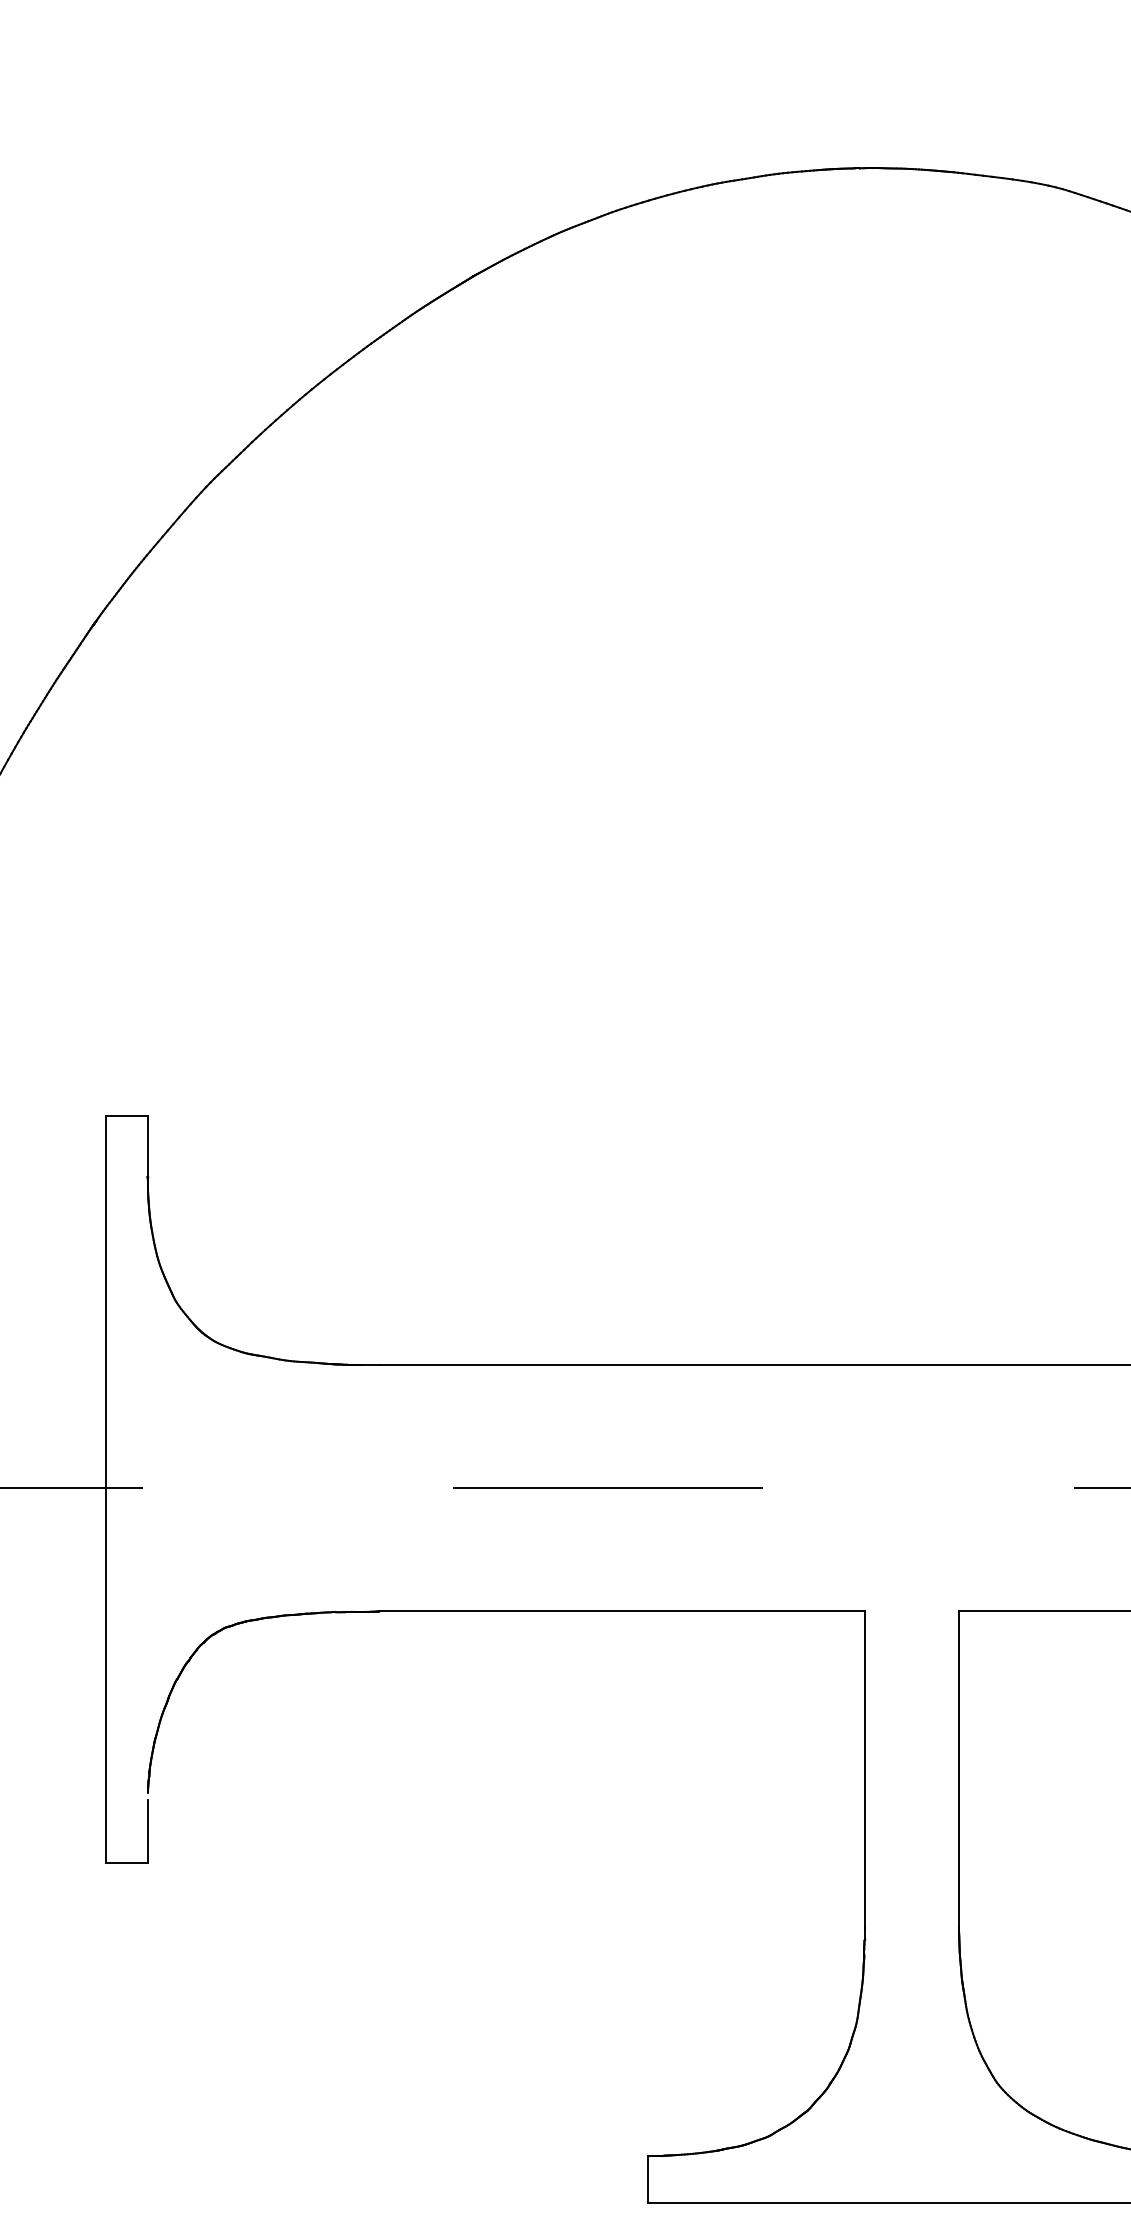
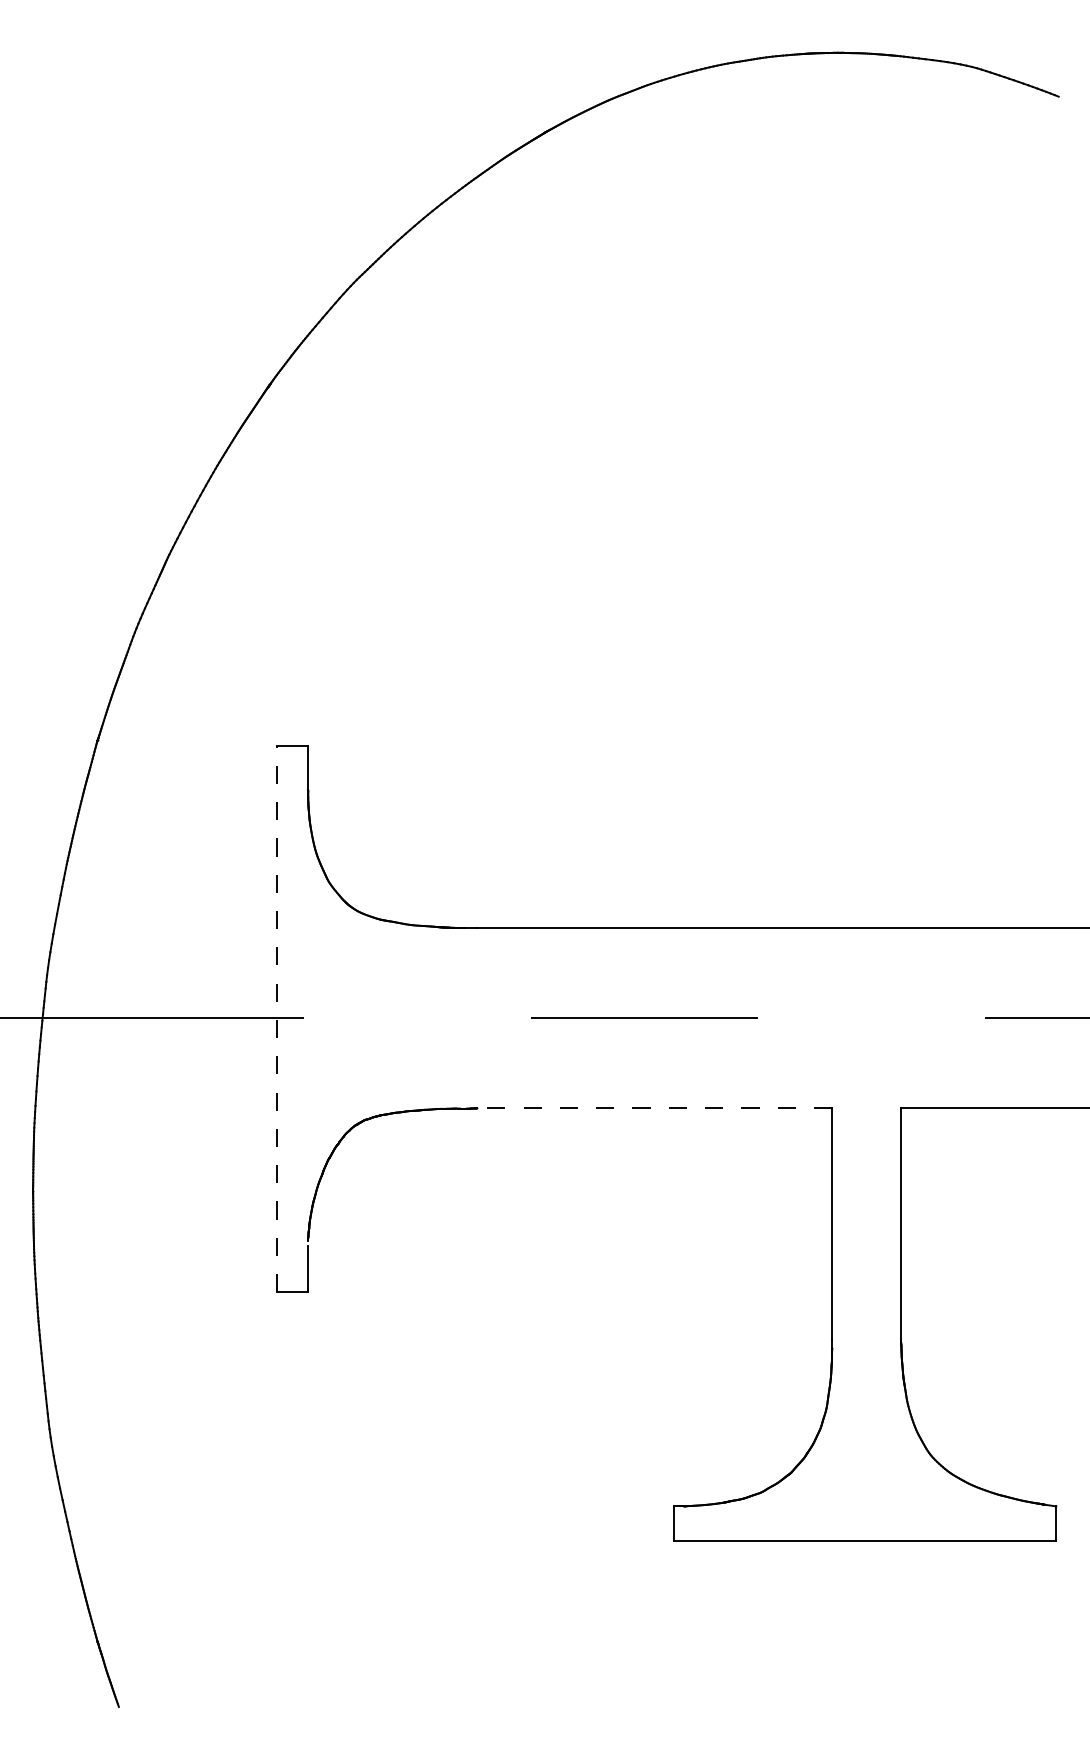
line: (105, 1488) -> (277, 1018), solid -> dashed
line: (621, 1611) -> (654, 1108), solid -> dashed

